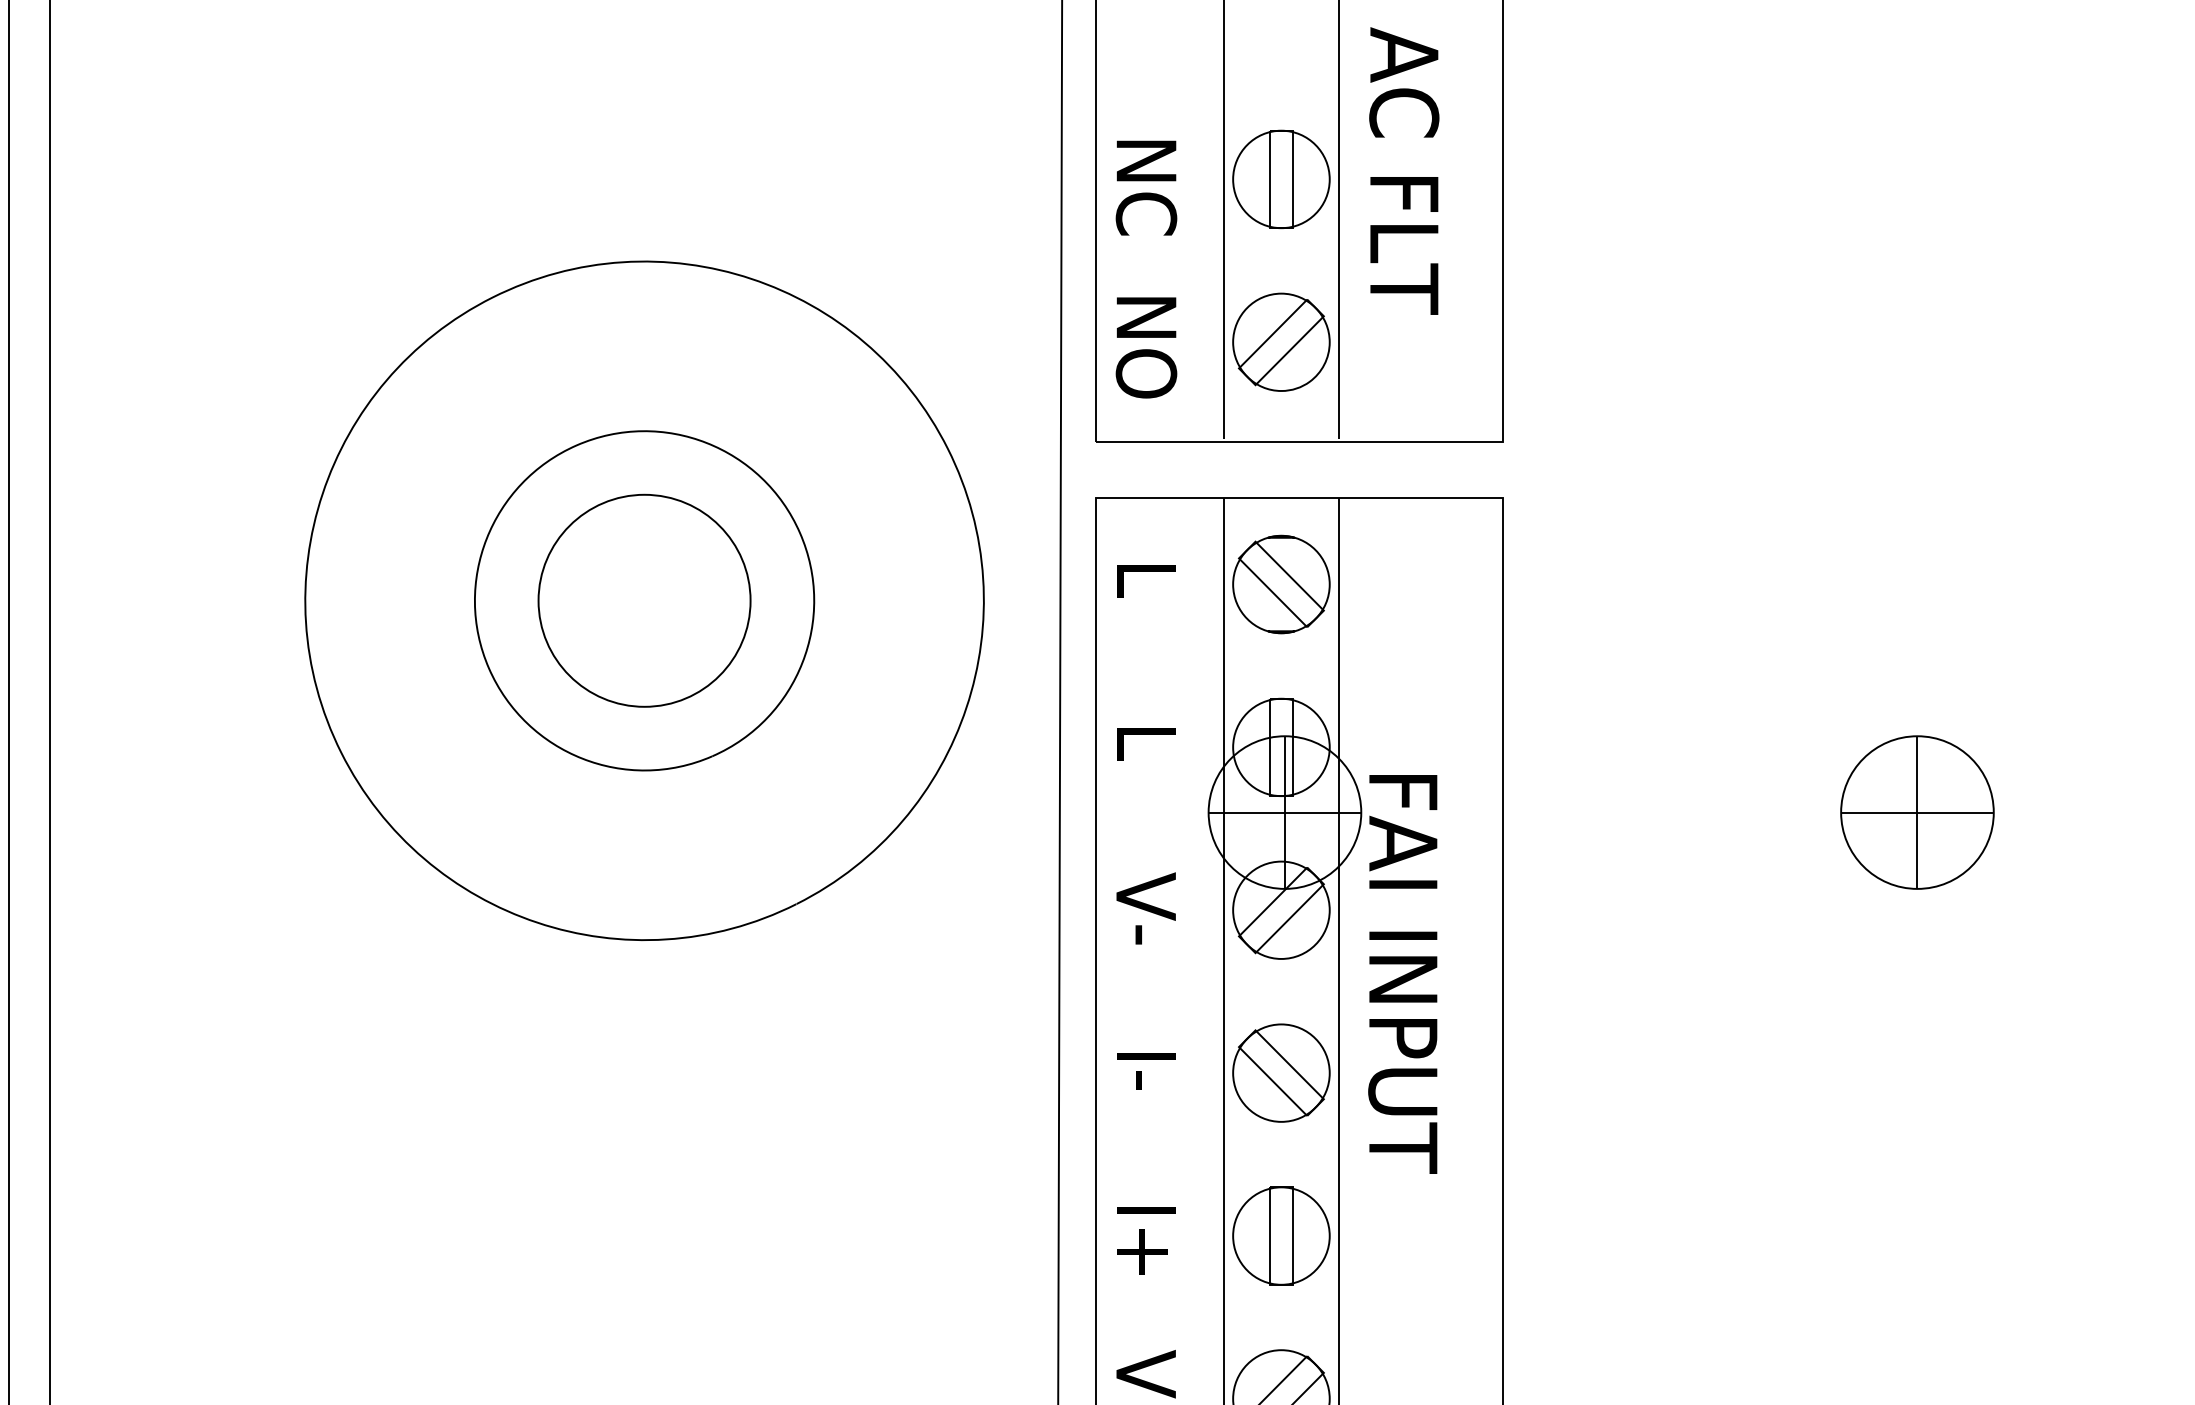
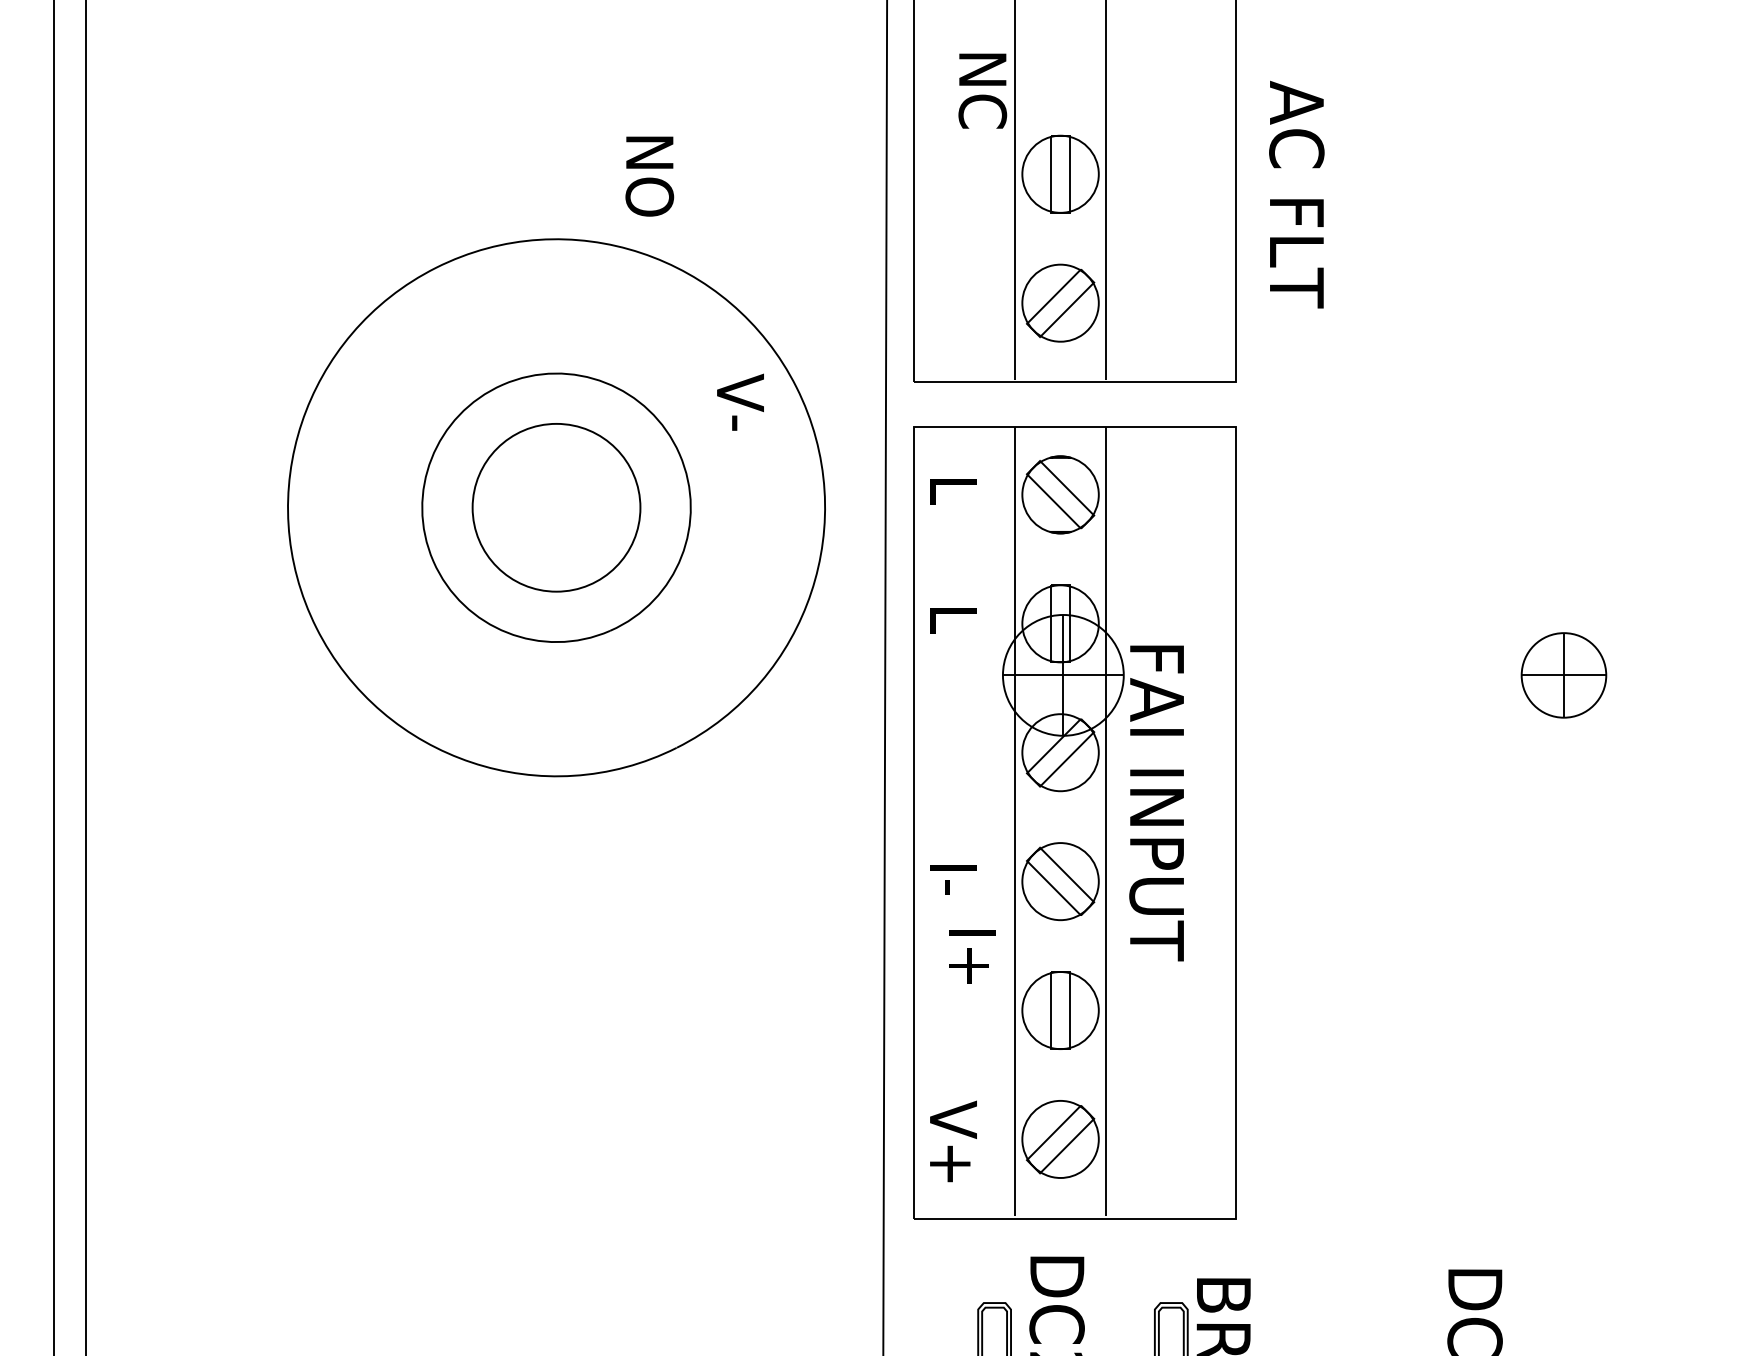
text: (1403, 170) -> (1296, 194), moved
text: (1146, 187) -> (982, 90), moved
text: (1146, 347) -> (649, 176), moved
part: (1916, 812) -> (1563, 675), size x0.7
text: (1146, 907) -> (740, 401), moved
text: (1146, 1239) -> (972, 956), moved

